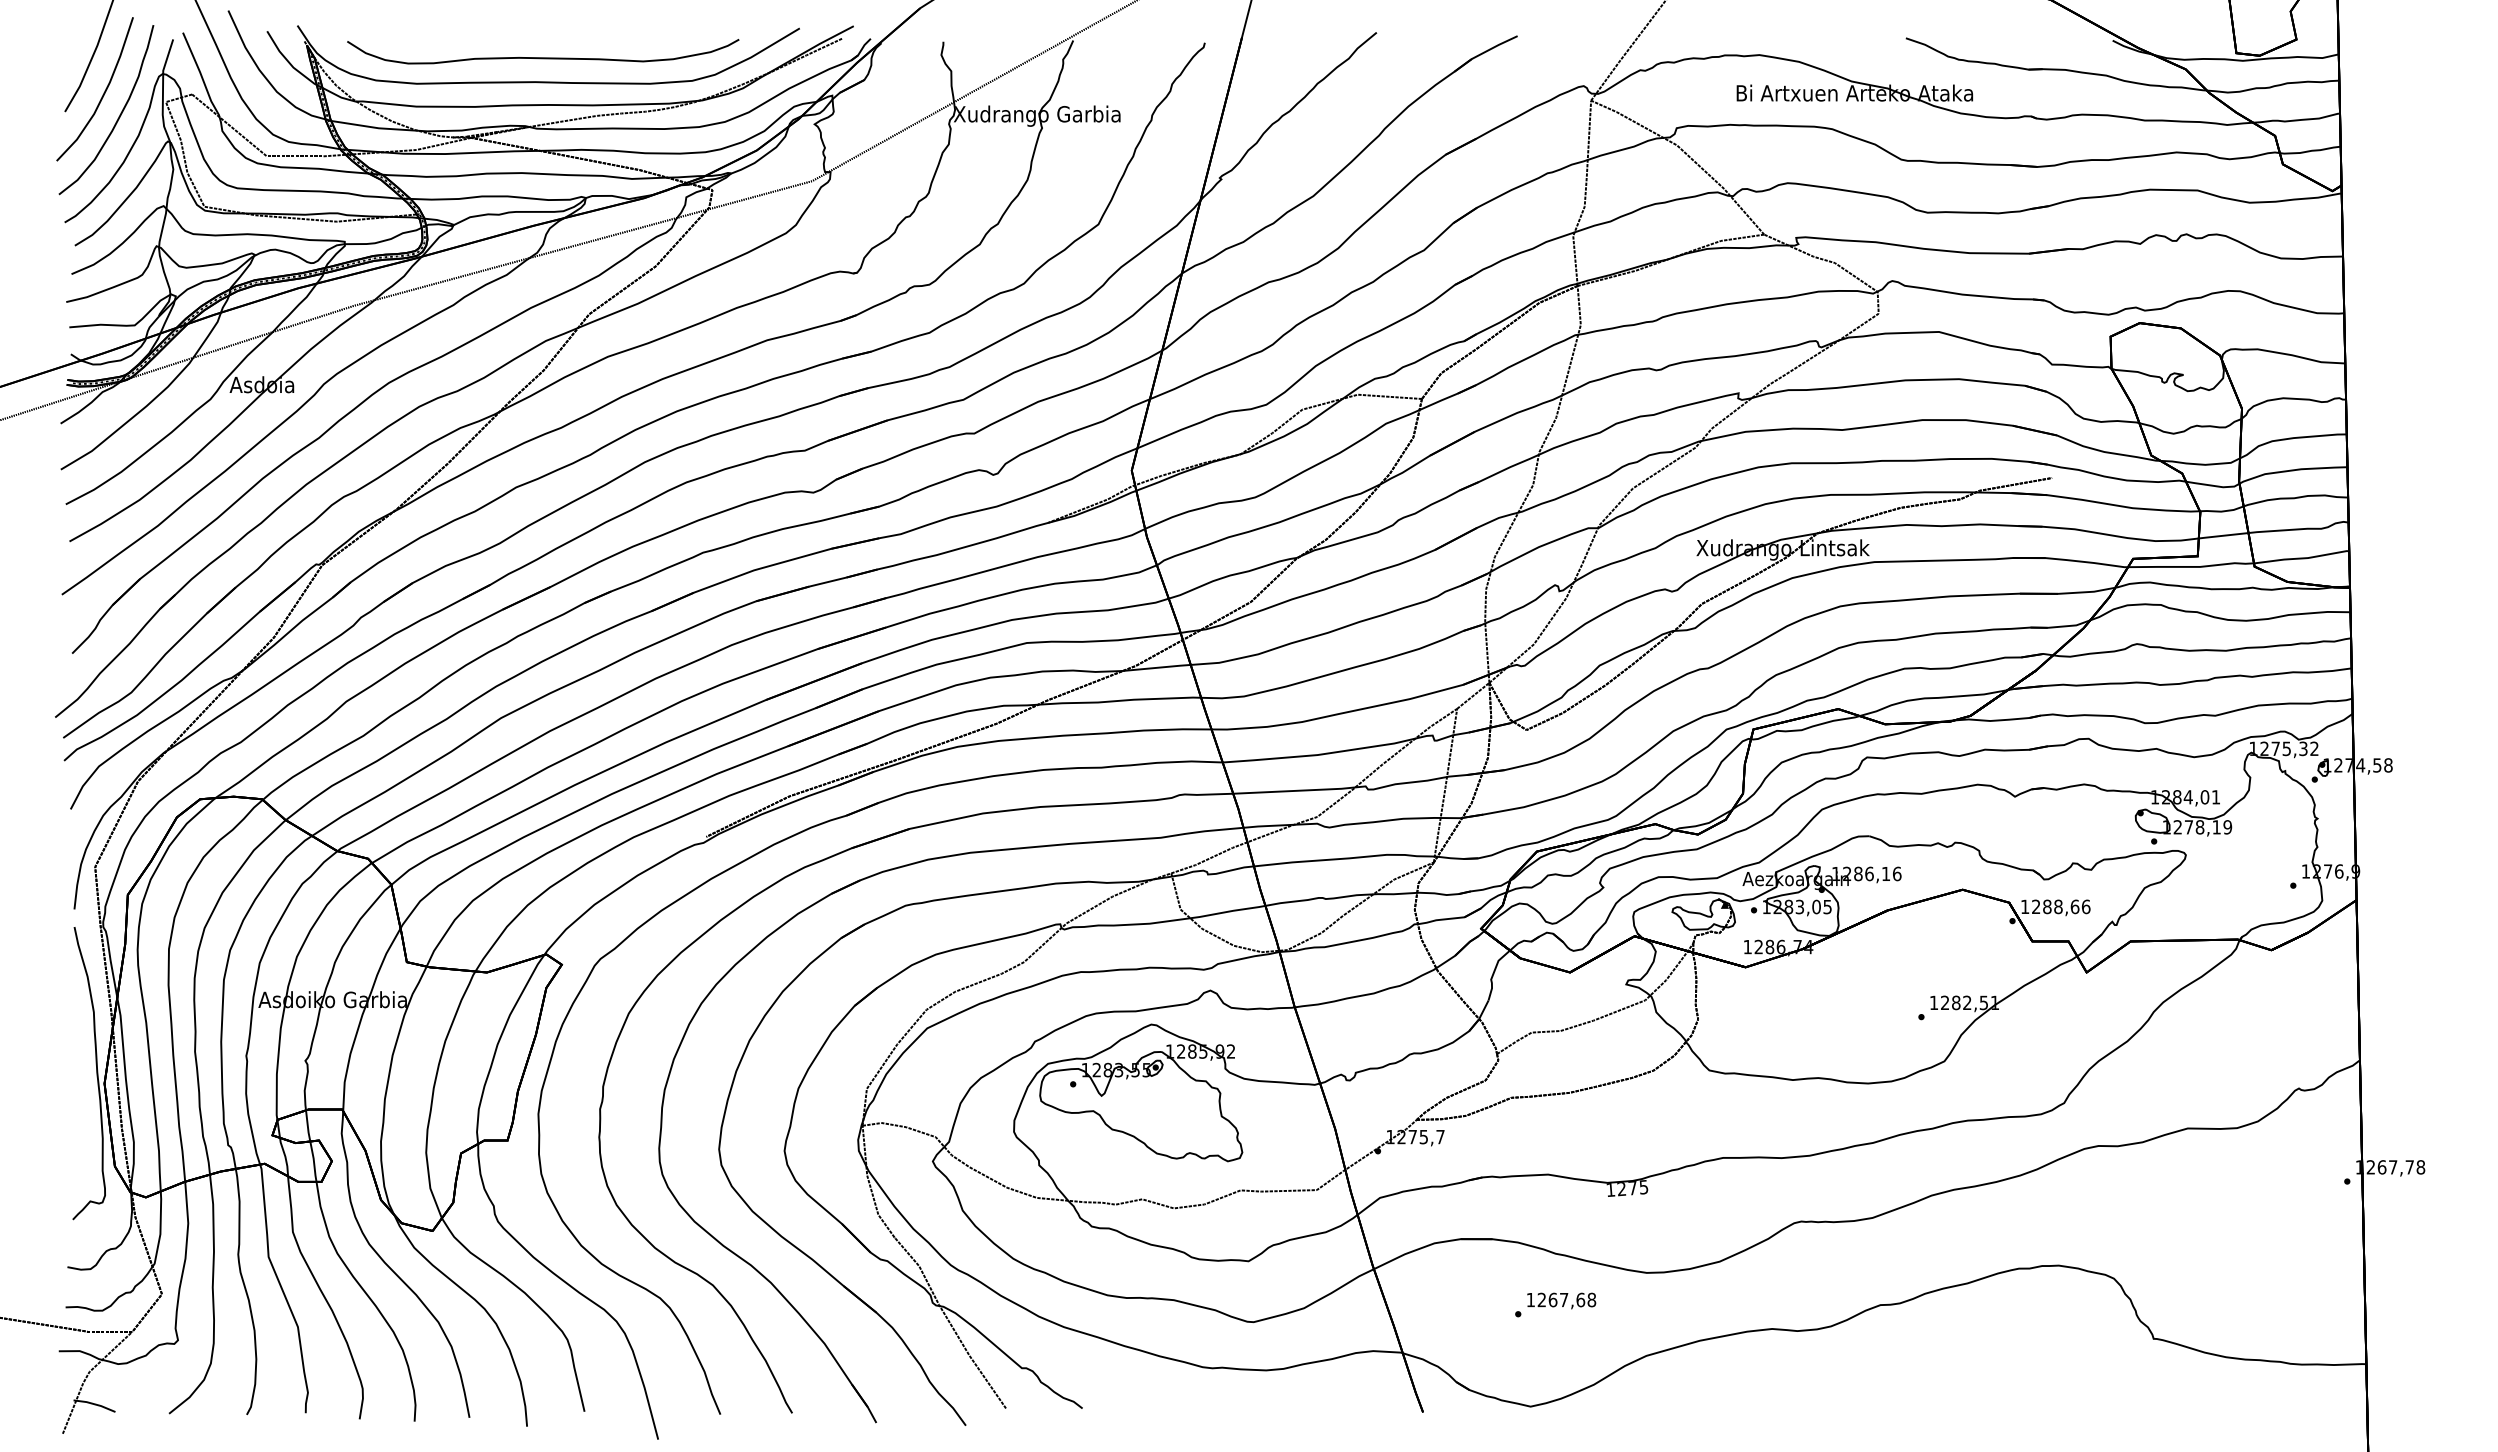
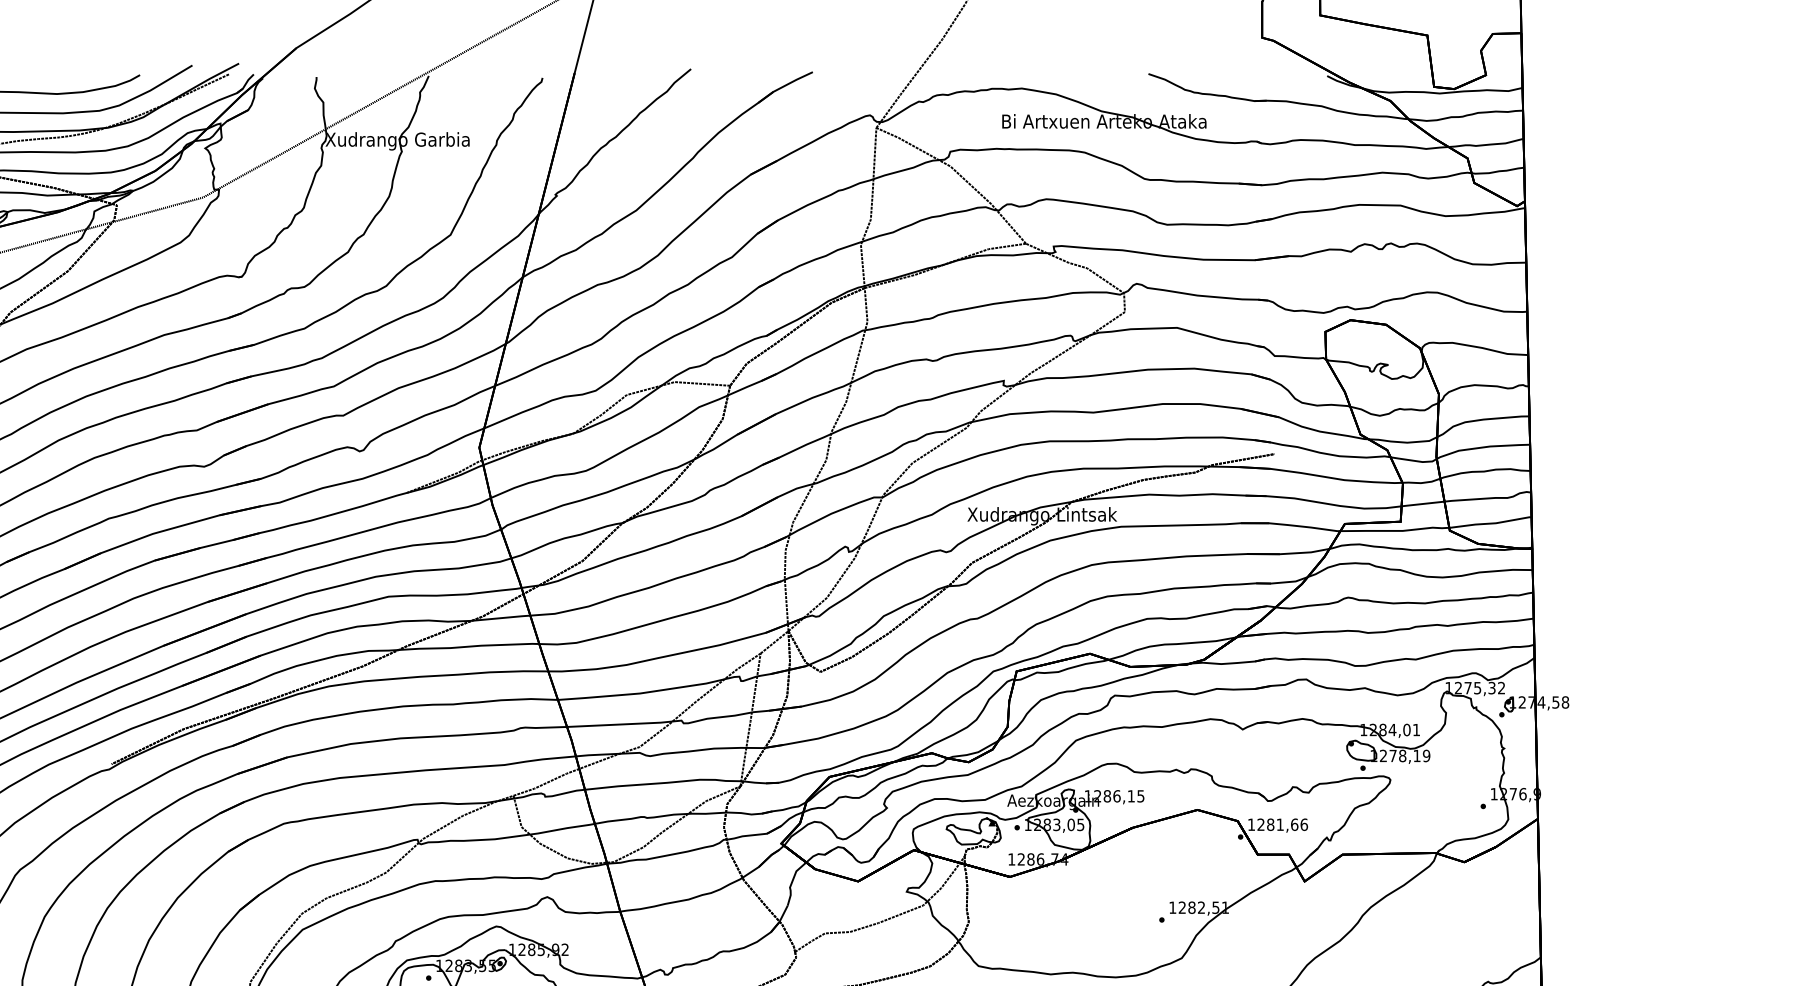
text: (1897, 873) -> (1141, 795), 1286,16 -> 1286,15
text: (2058, 906) -> (1280, 824), 1288,66 -> 1281,66

